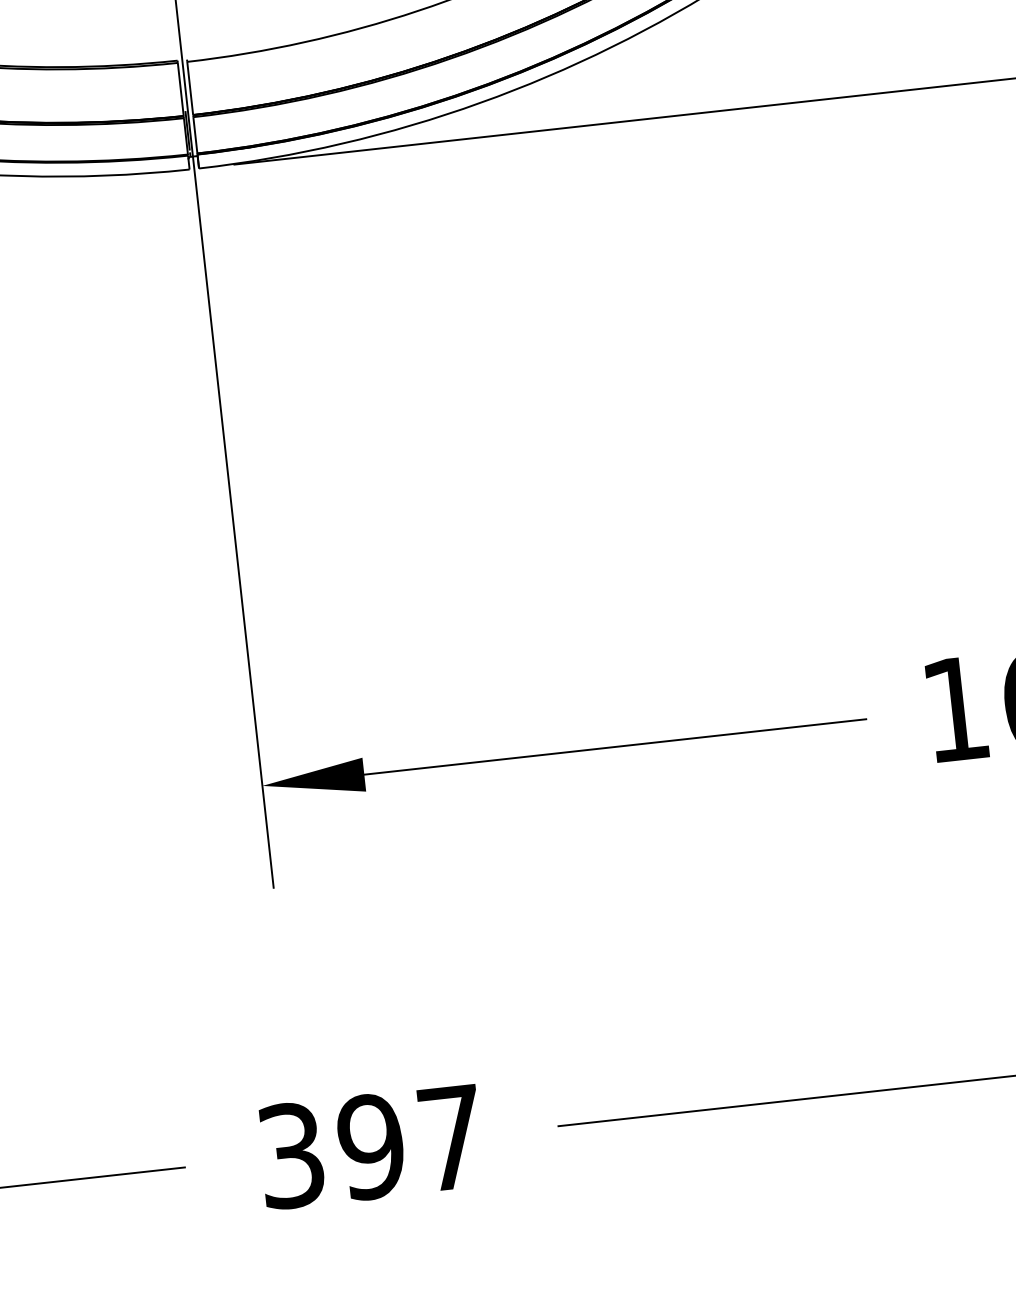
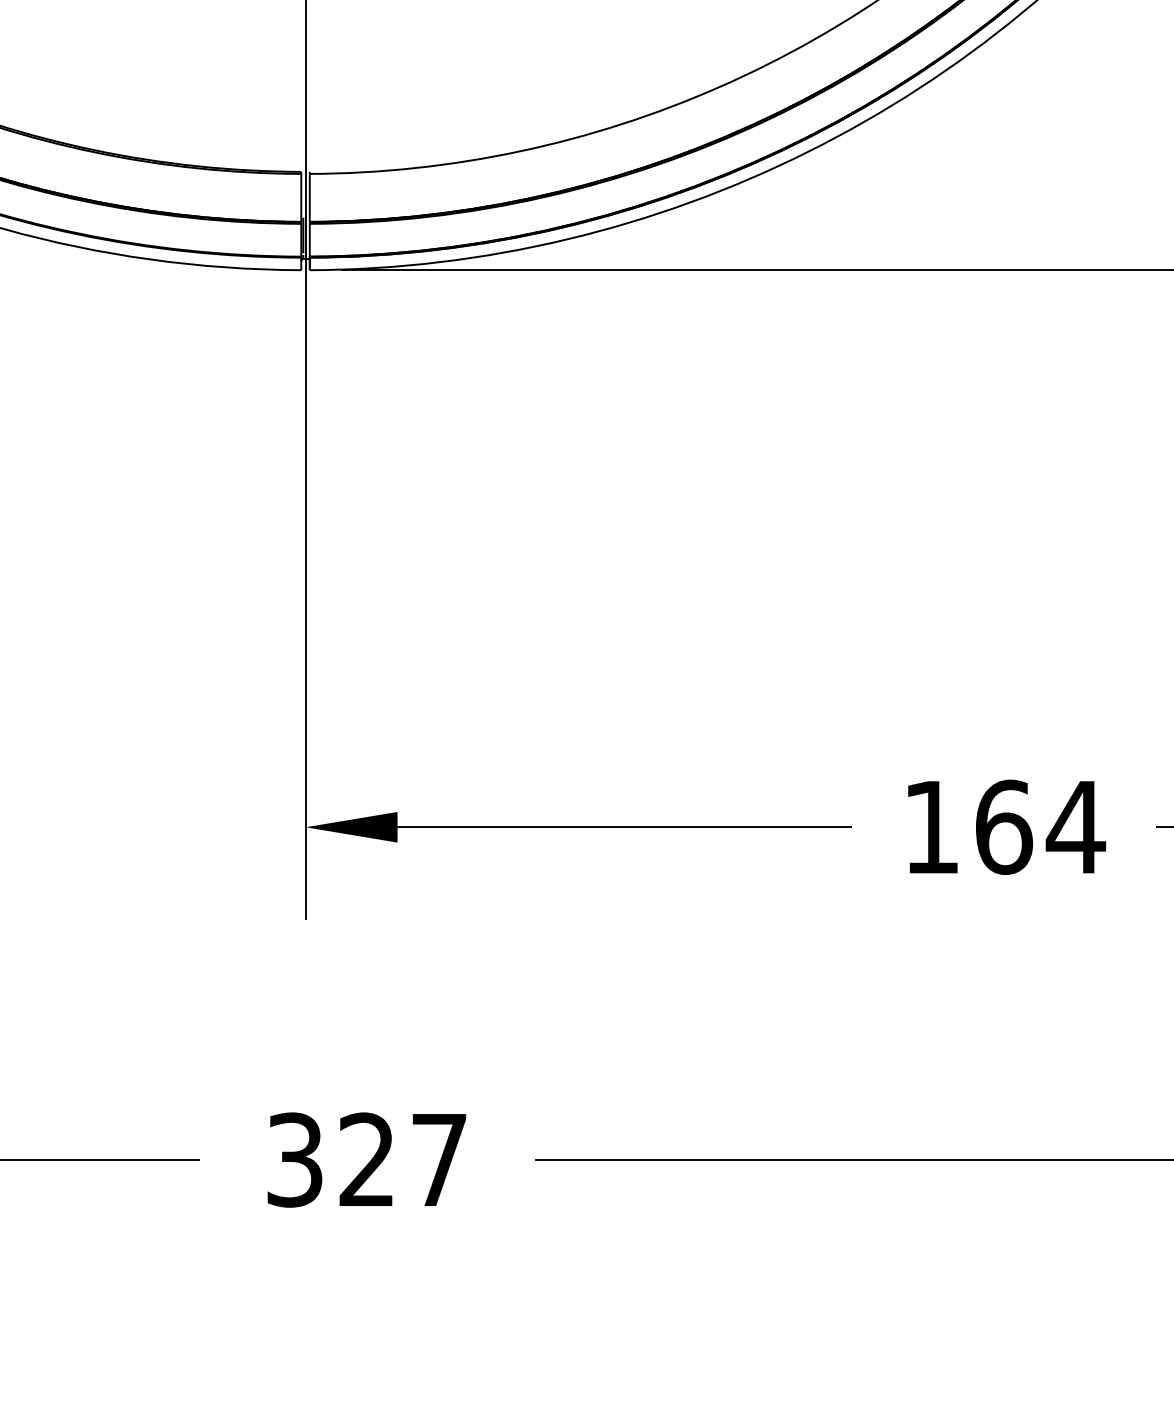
text: (370, 1146) -> (366, 1159), 397 -> 327

